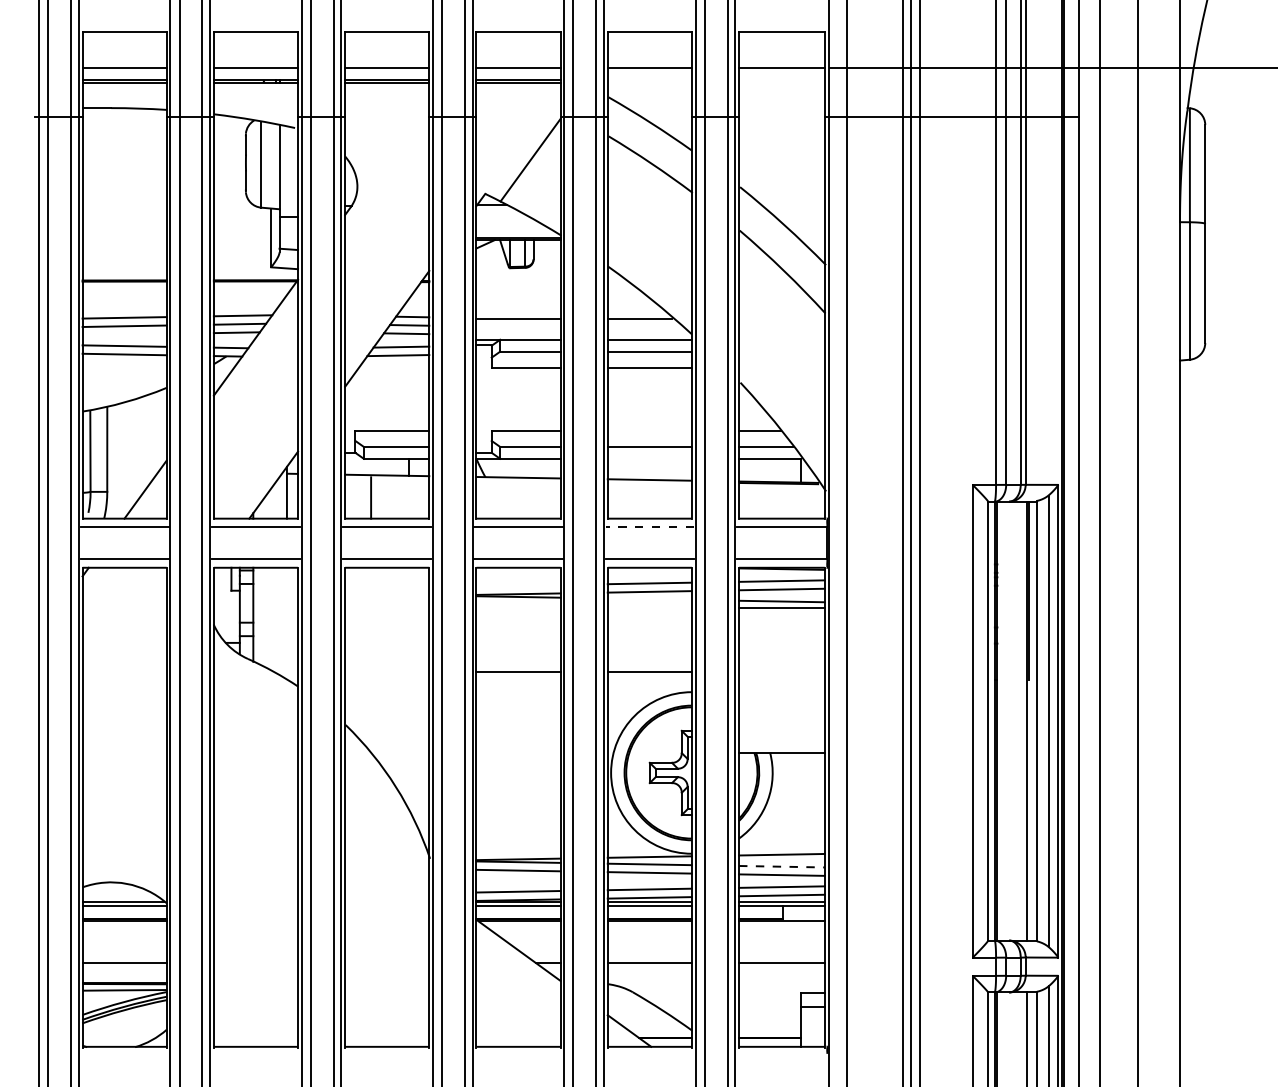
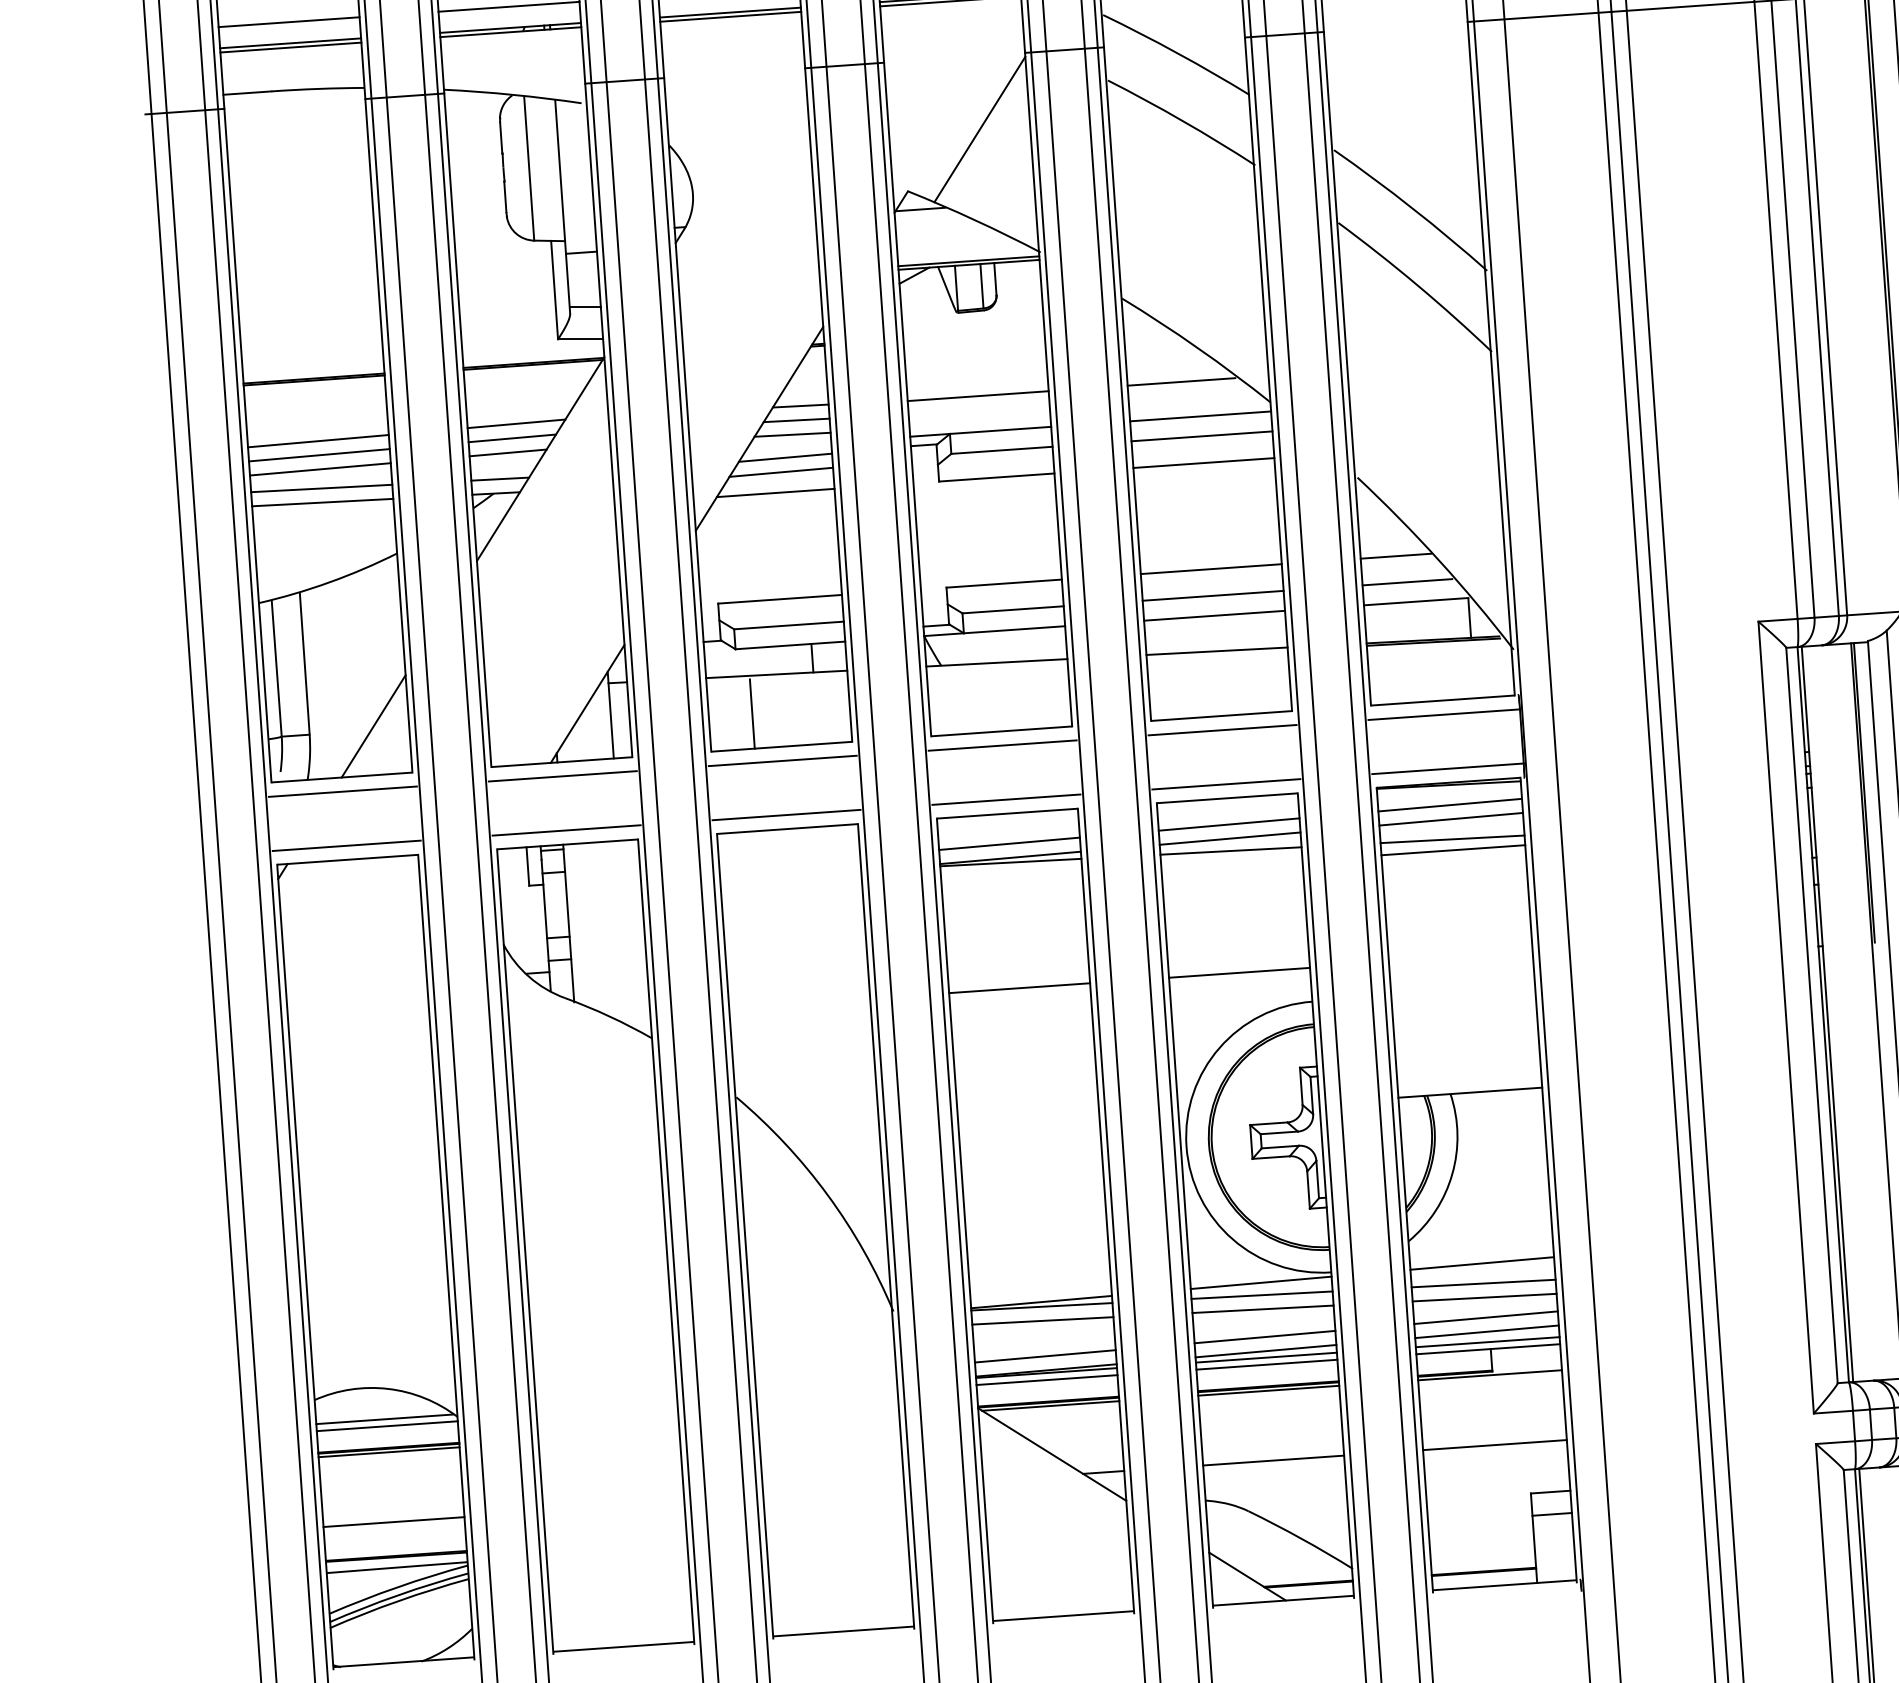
line: (124, 334) -> (320, 469), added
line: (394, 367) -> (776, 492), added
line: (649, 430) -> (1210, 568), added
line: (649, 458) -> (1214, 615), added
line: (649, 527) -> (1222, 730), dashed -> solid
line: (518, 585) -> (1009, 843), added
line: (649, 598) -> (1230, 849), added
line: (781, 866) -> (1482, 1283), dashed -> solid

